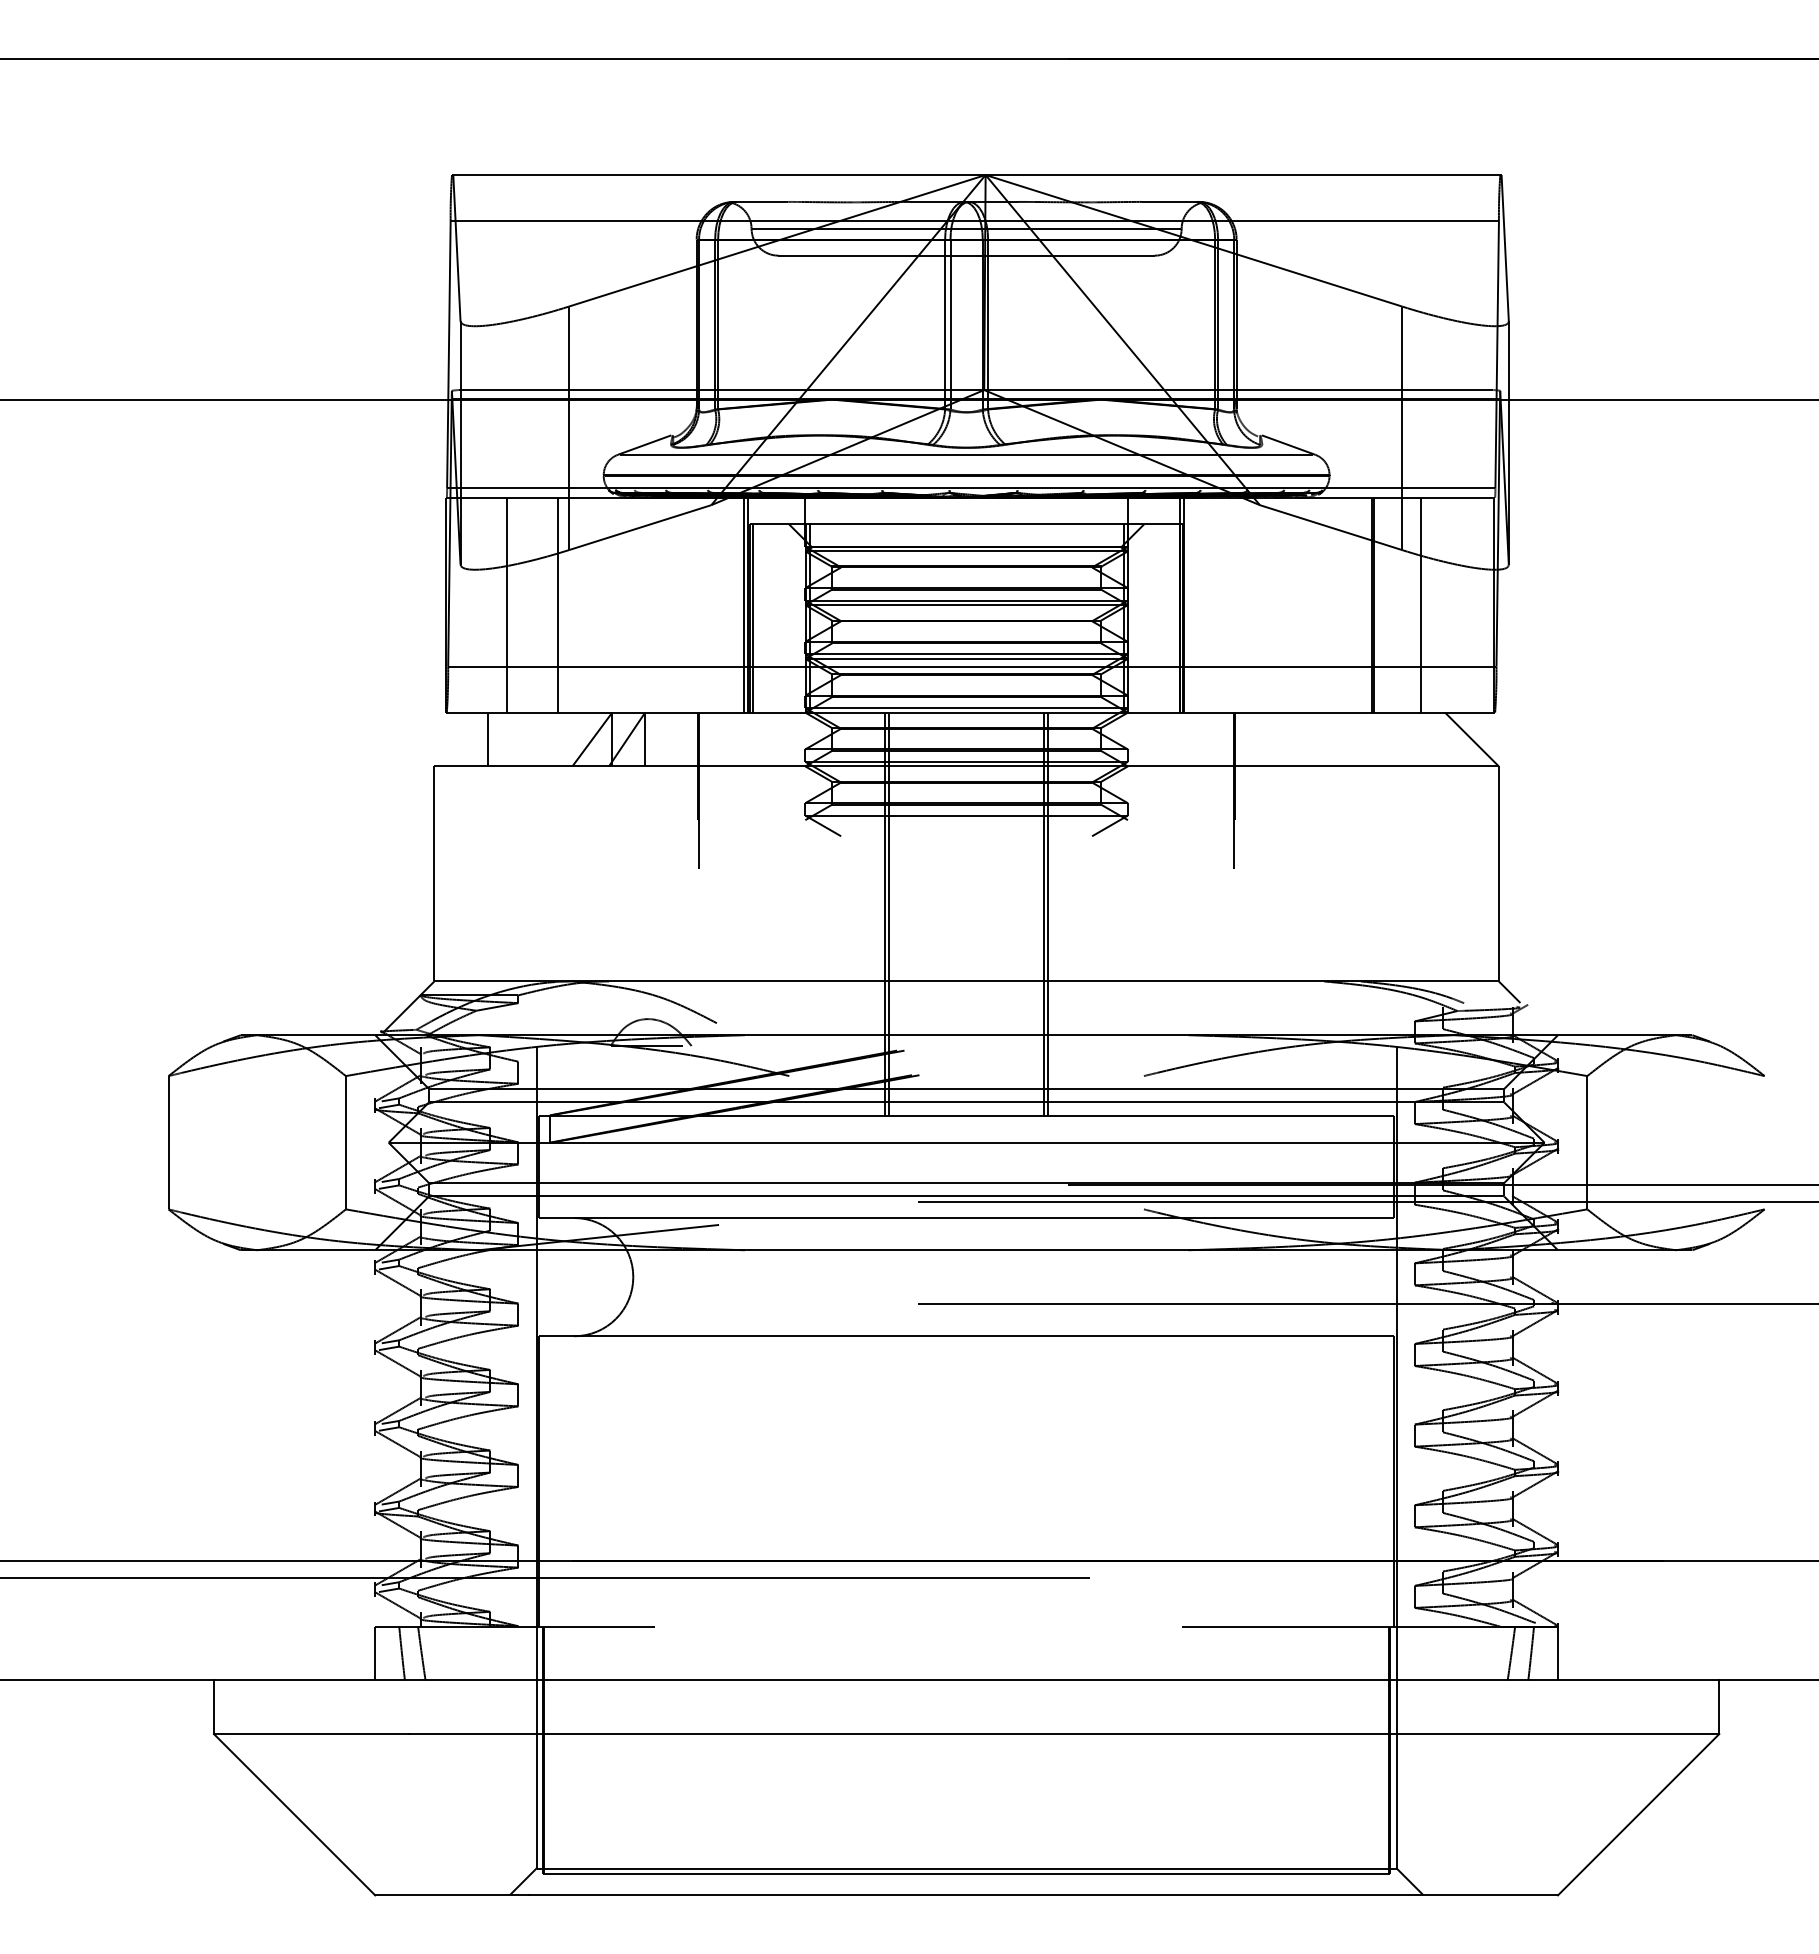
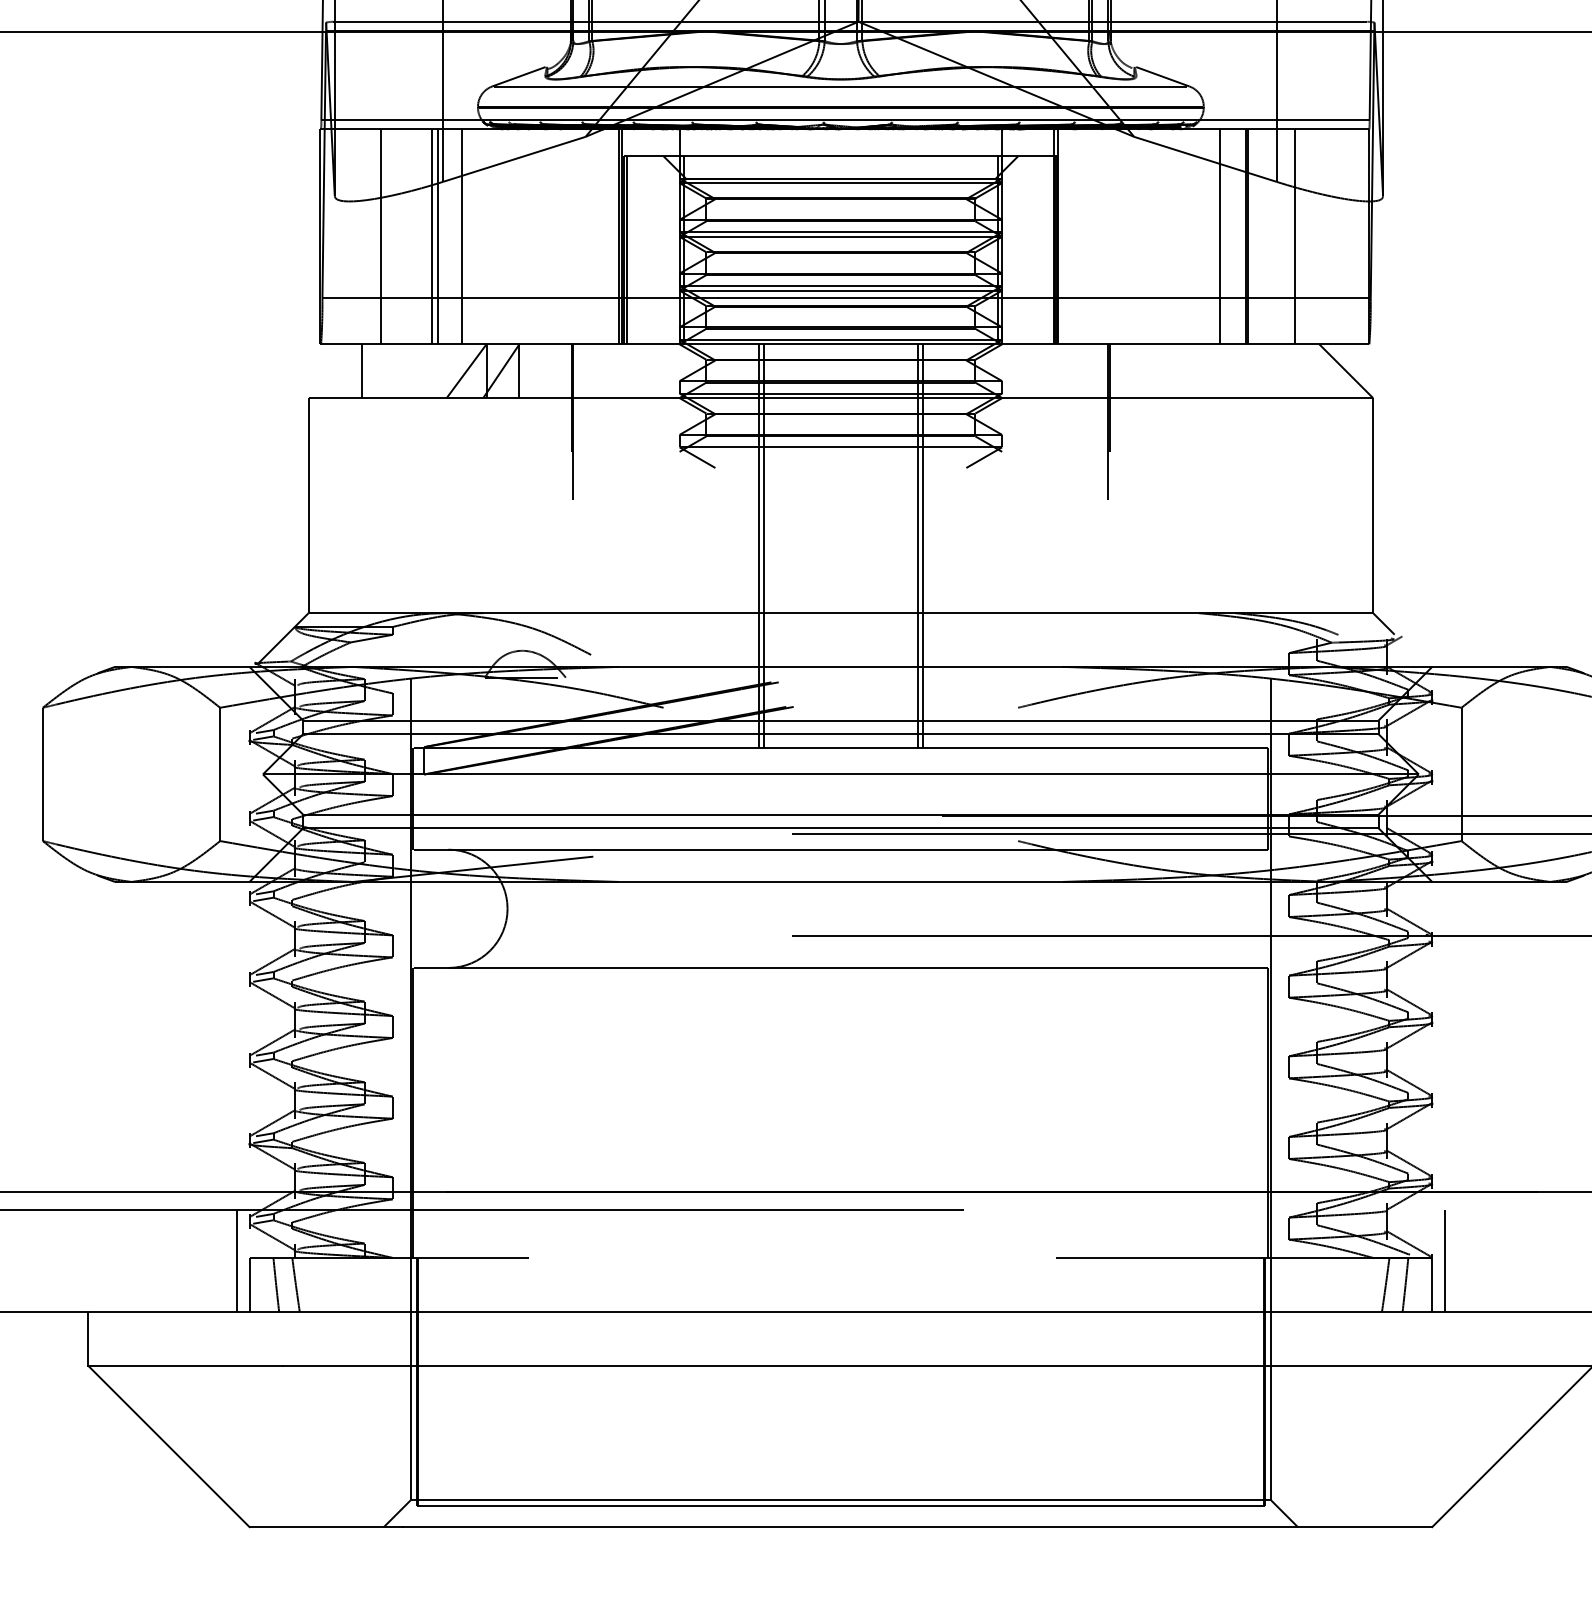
line: (563, 604) -> (437, 236), added
line: (588, 604) -> (462, 236), added
line: (1345, 604) -> (1219, 236), added
line: (362, 1629) -> (236, 1261), added
line: (1570, 1629) -> (1444, 1261), added

